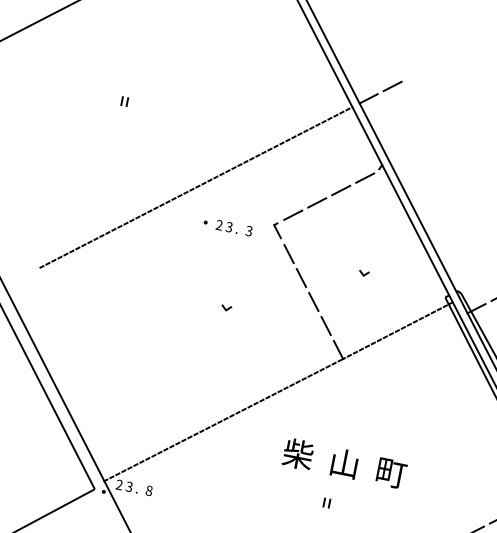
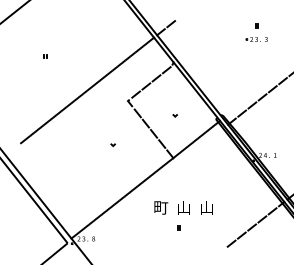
part: (228, 225) -> (106, 105), removed
text: (299, 454) -> (161, 207), 柴 -> 町
text: (390, 472) -> (206, 207), 町 -> 山

